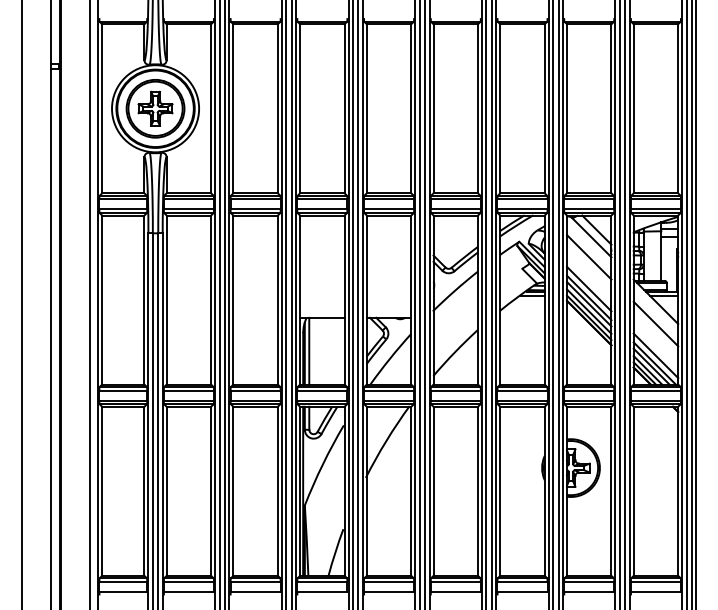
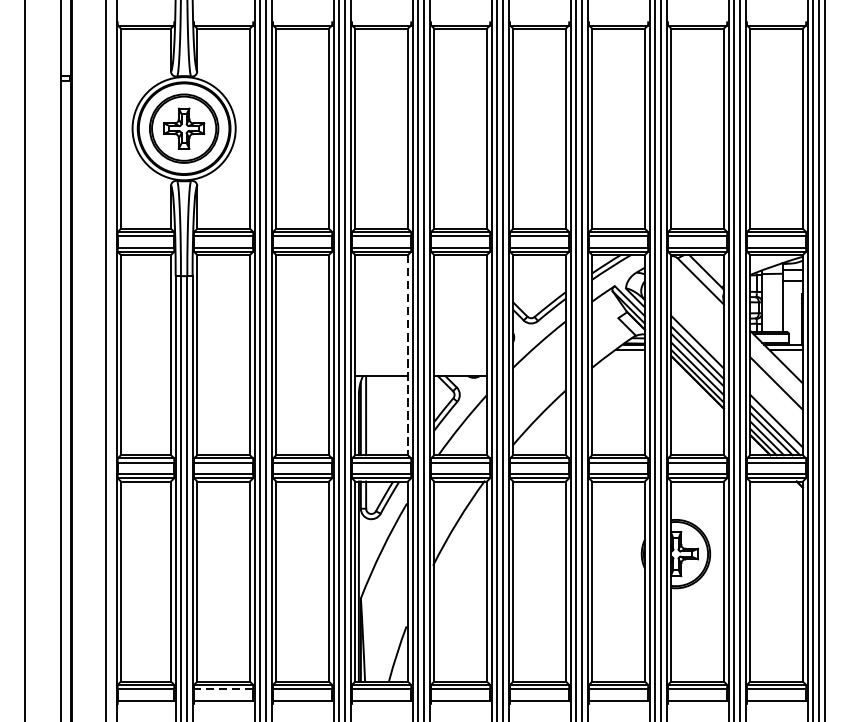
line: (588, 257) -> (696, 304), removed
line: (344, 300) -> (407, 355), solid -> dashed
line: (188, 582) -> (223, 689), solid -> dashed

